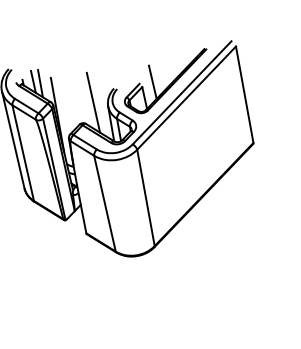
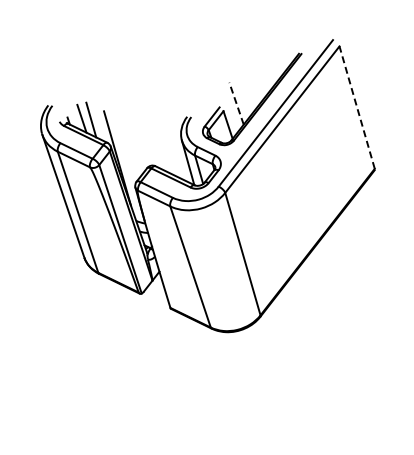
line: (152, 82) -> (236, 103), solid -> dashed
line: (245, 94) -> (357, 107), solid -> dashed
line: (92, 102) -> (161, 137), removed

